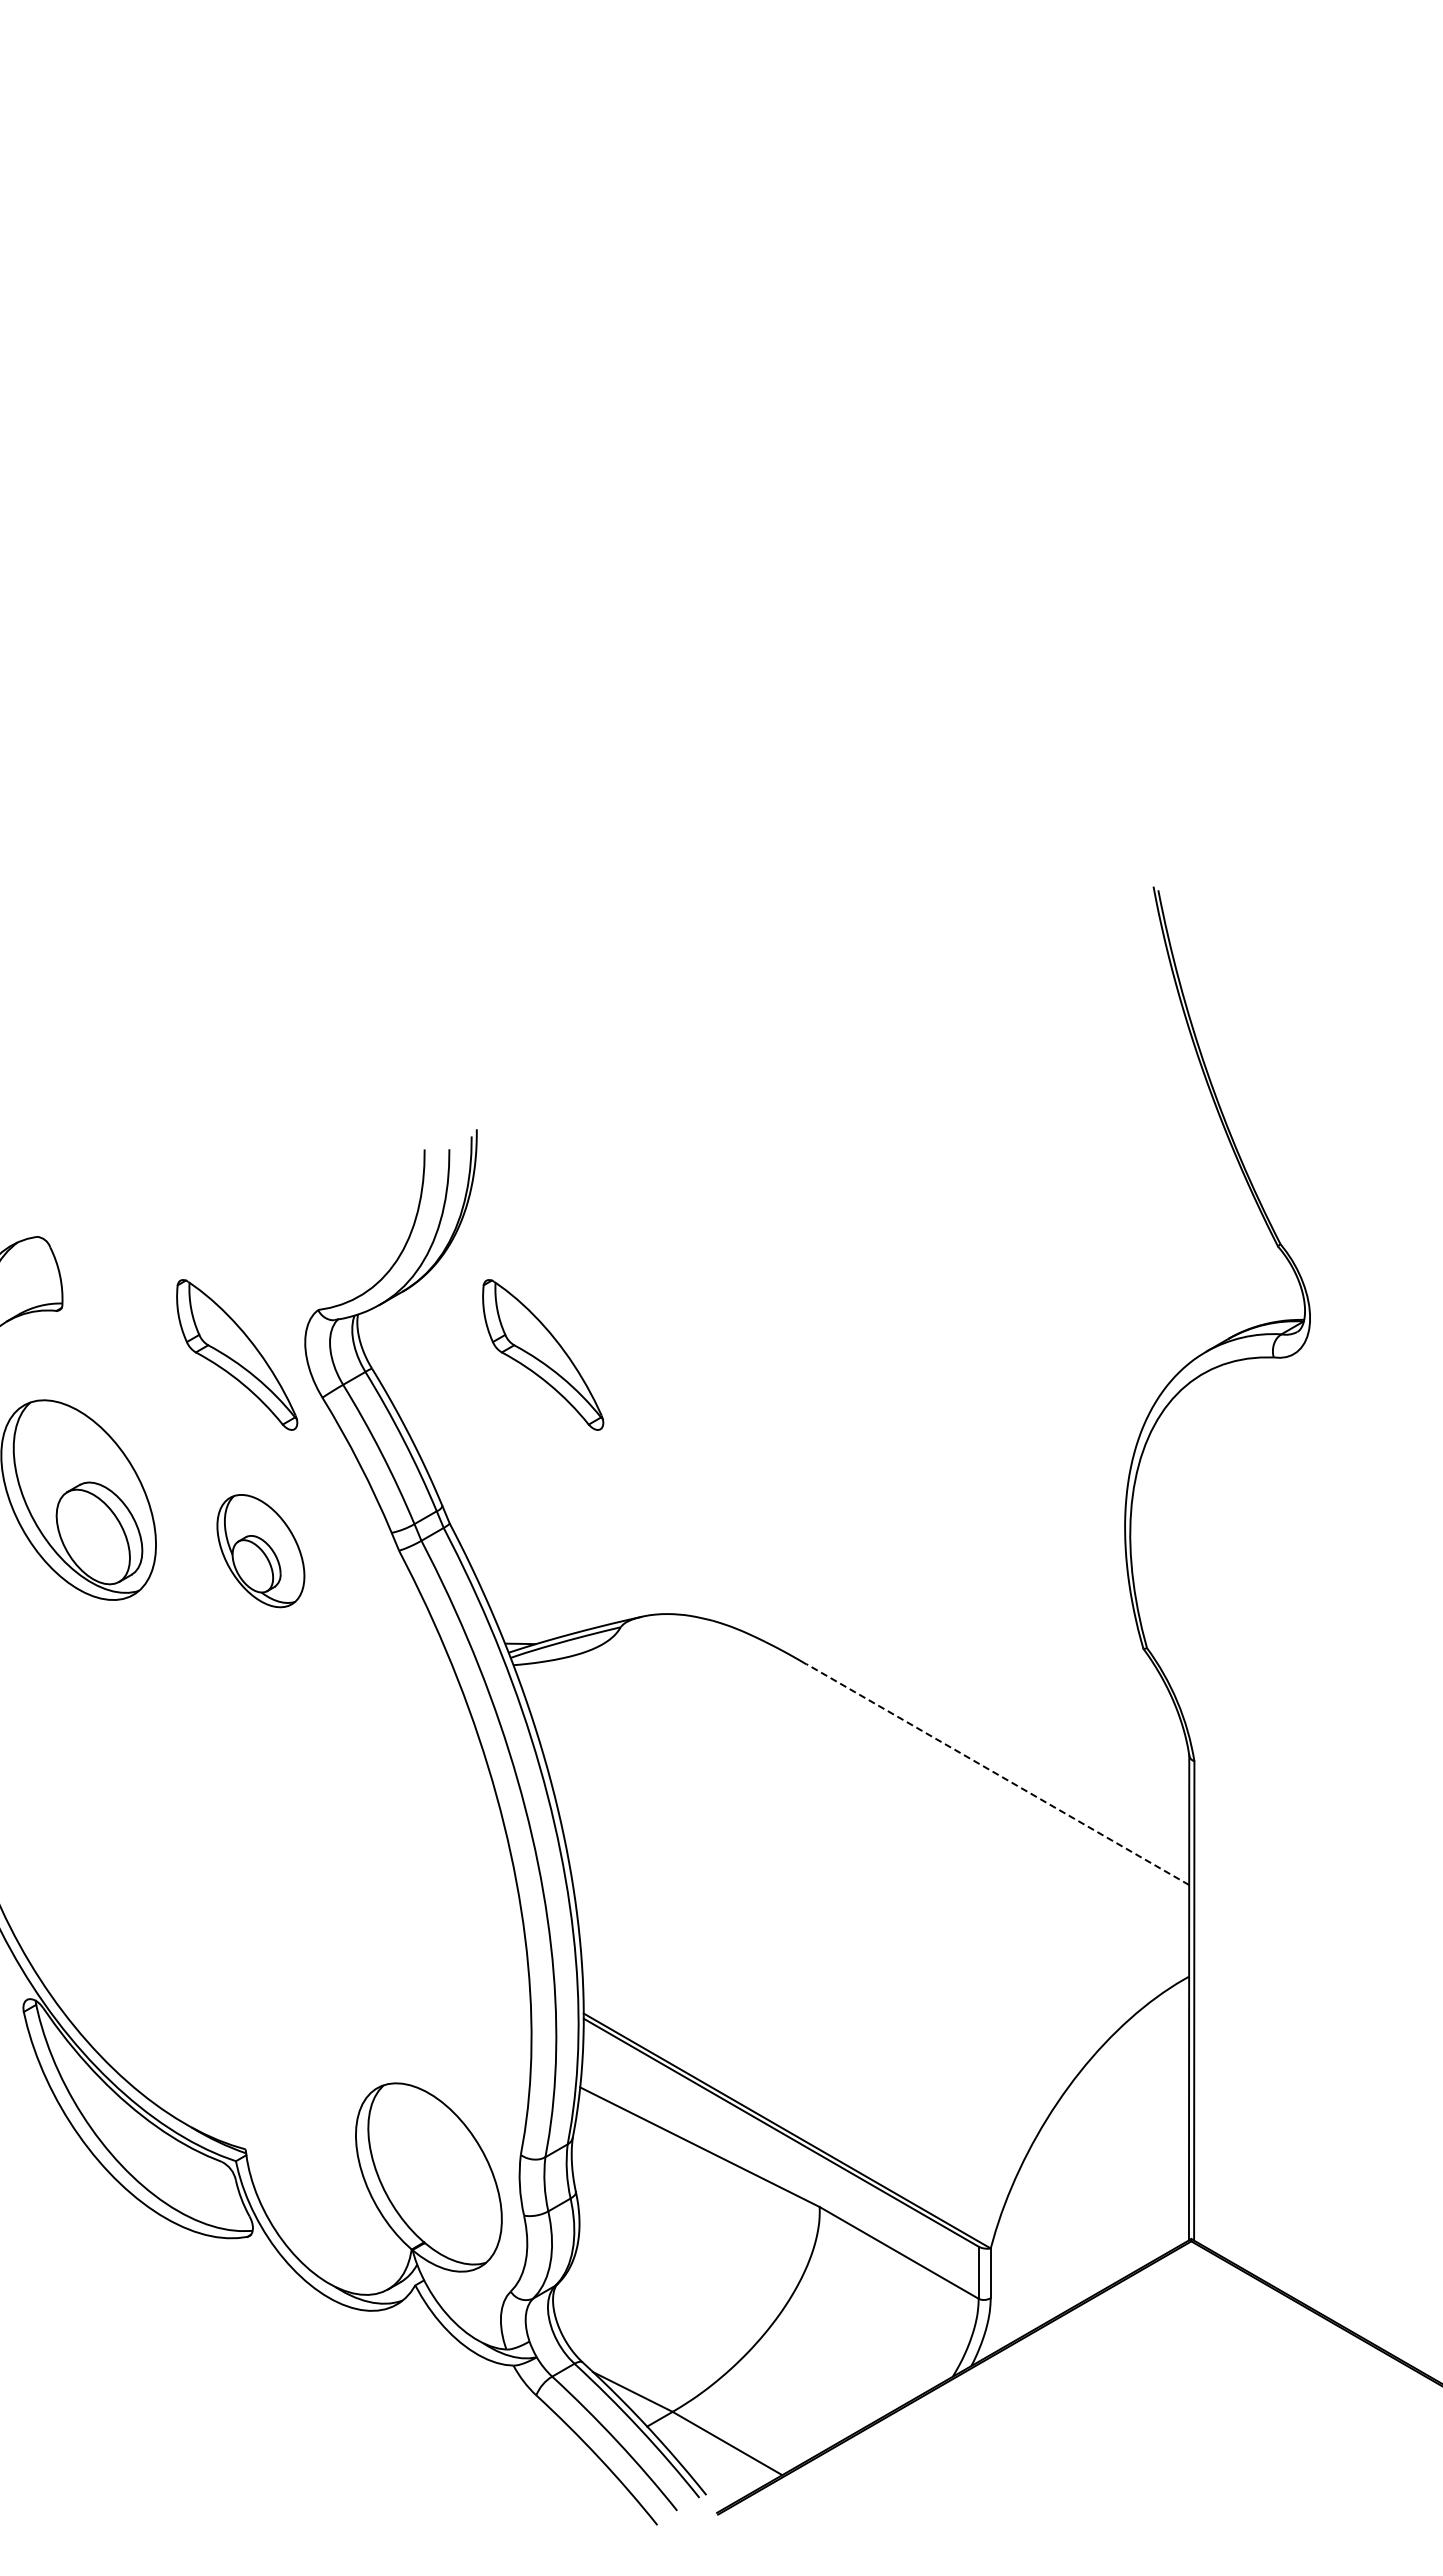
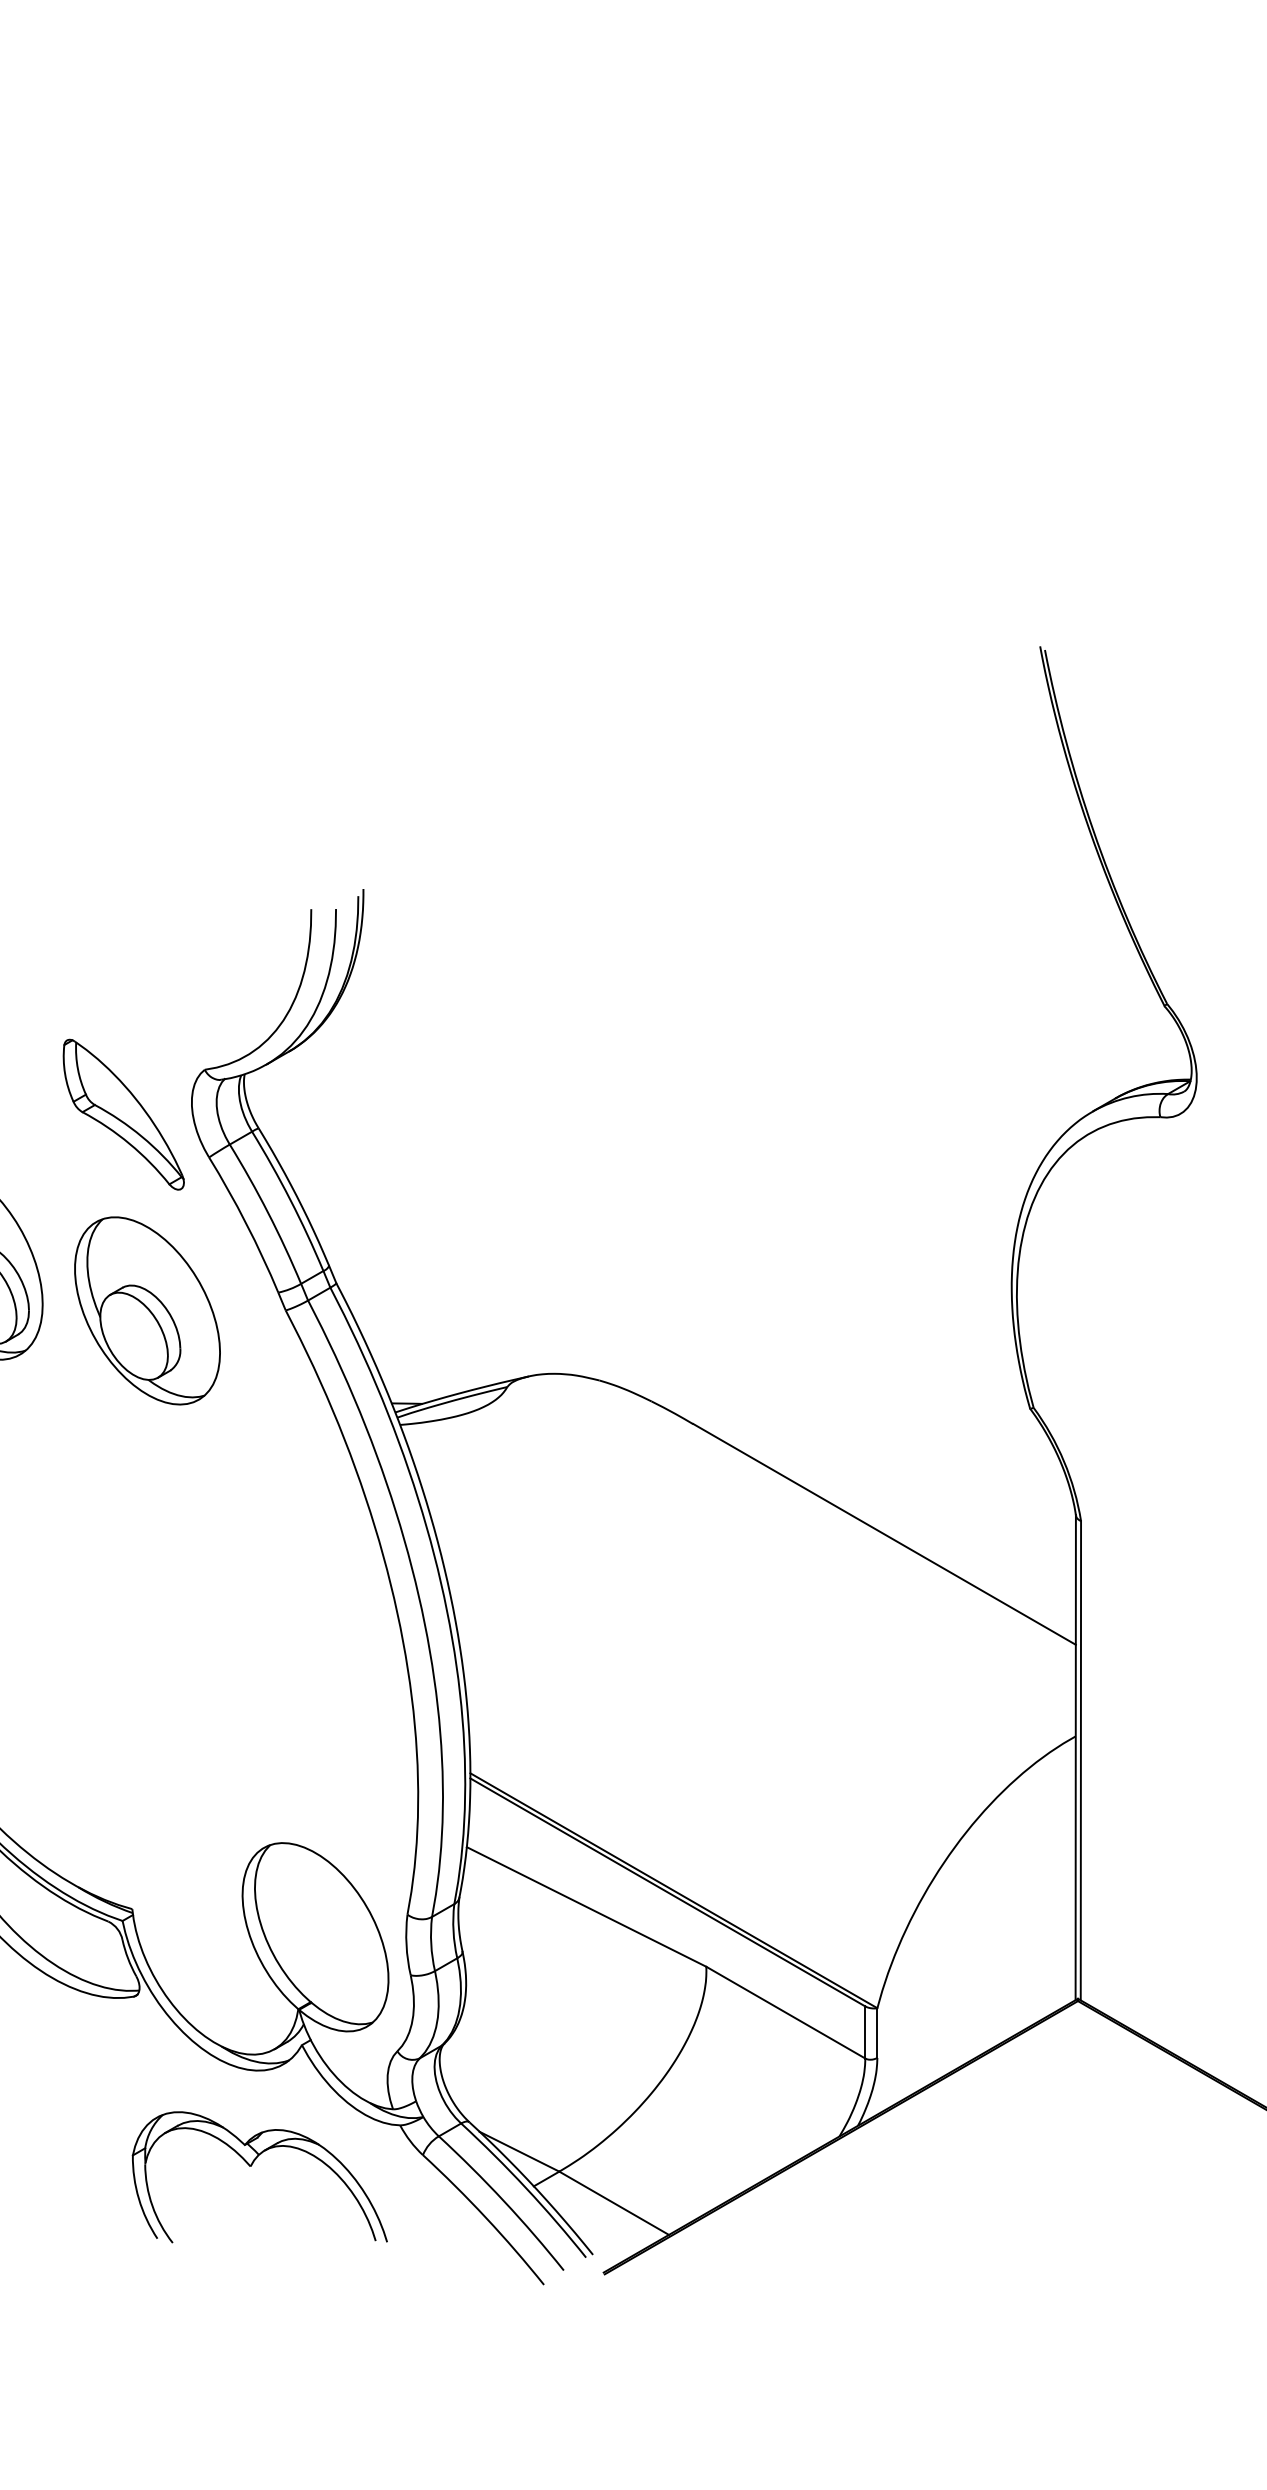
part: (543, 1354) -> (430, 1114), removed
part: (260, 1550) -> (147, 1310), size x1.67
line: (997, 1774) -> (884, 1534), dashed -> solid
part: (365, 2406) -> (252, 2166), added

